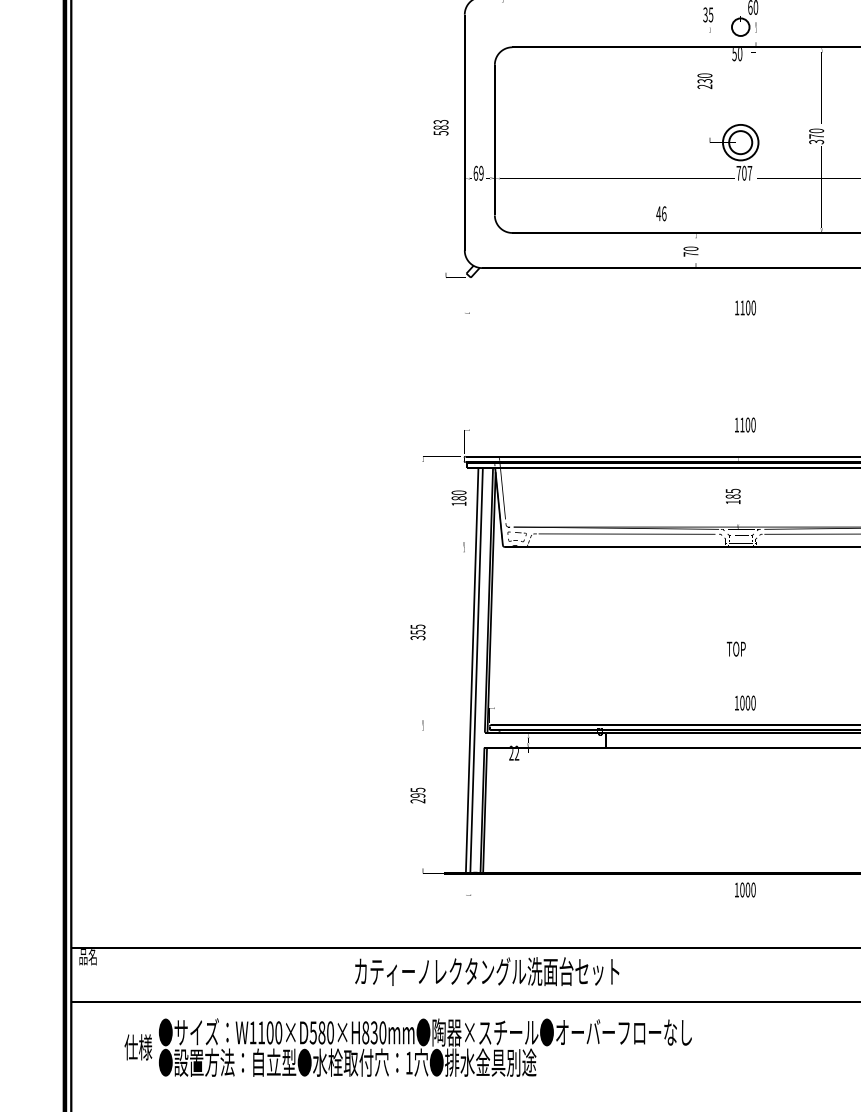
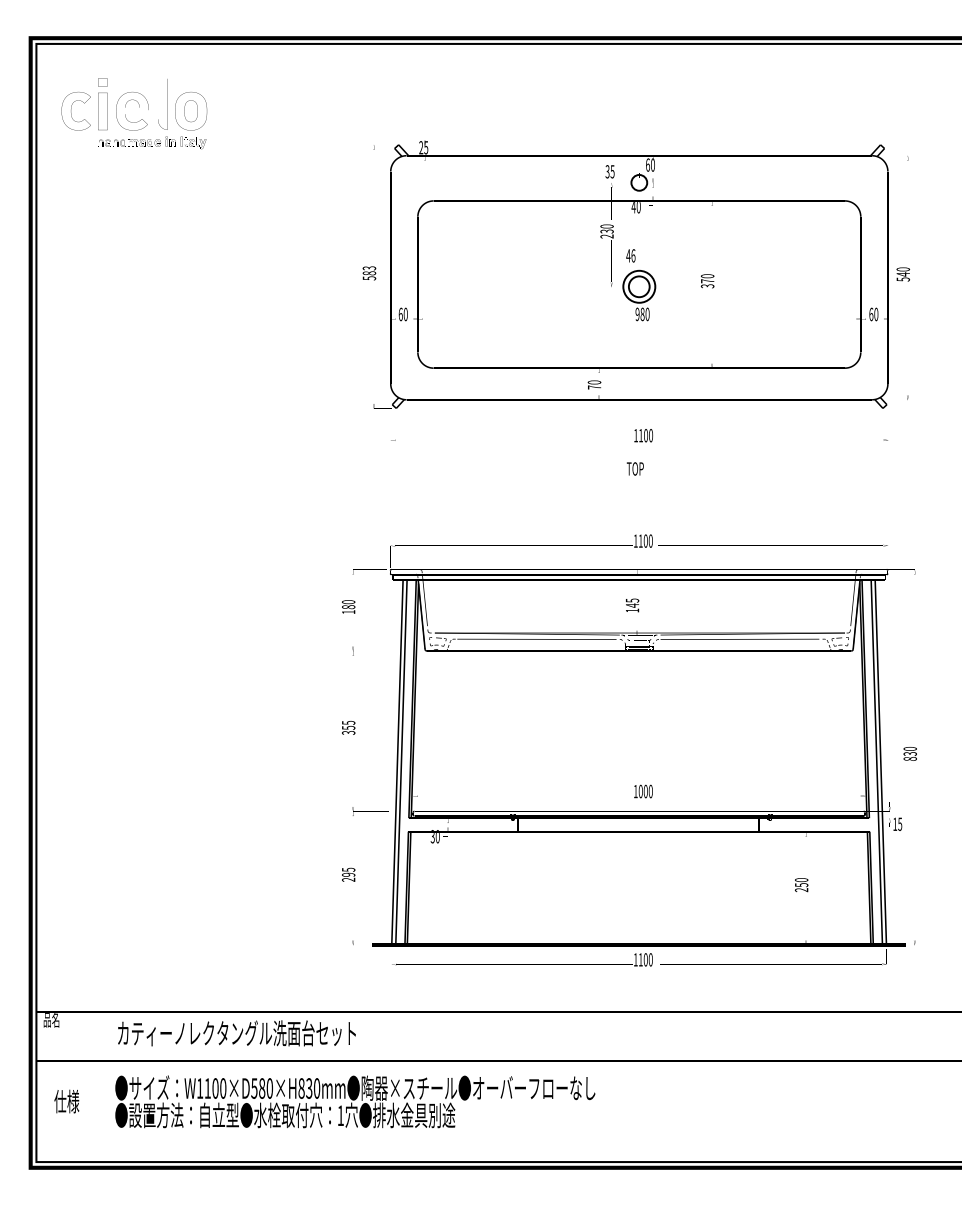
text: (734, 54) -> (633, 207), 50 -> 40
text: (481, 173) -> (405, 314), 69 -> 60
text: (744, 173) -> (642, 314), 707 -> 980
text: (660, 213) -> (630, 255), moved
text: (733, 496) -> (632, 605), 185 -> 145
text: (458, 520) -> (348, 627), moved
text: (735, 648) -> (634, 468), moved
text: (513, 753) -> (434, 836), 22 -> 30
text: (742, 889) -> (640, 959), 1000 -> 1100
text: (486, 971) -> (236, 1033), moved
text: (137, 1047) -> (66, 1101), moved

